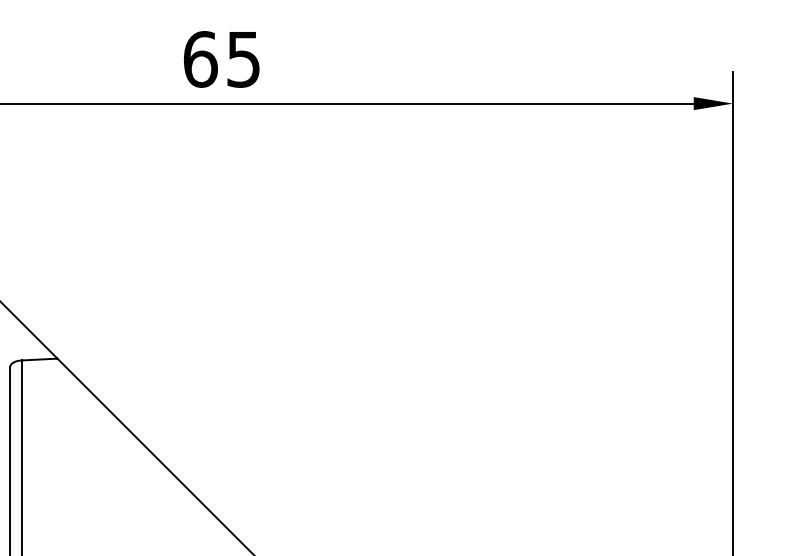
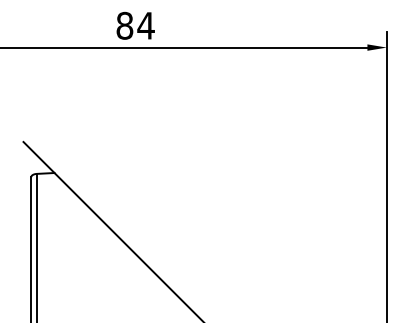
text: (222, 58) -> (135, 25), 65 -> 84

